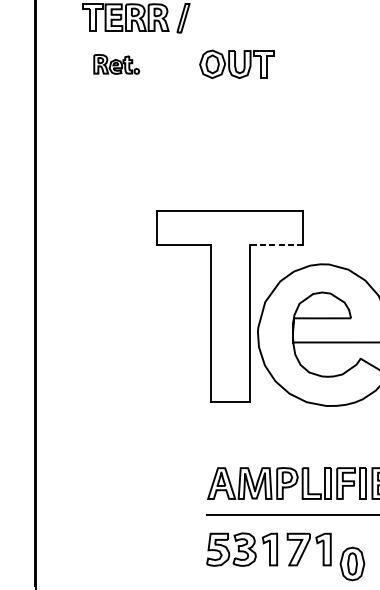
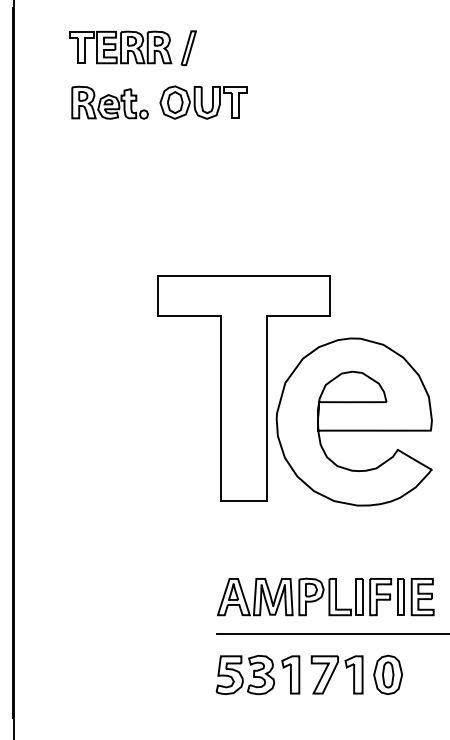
part: (116, 64) -> (109, 102), size x1.43
part: (236, 64) -> (203, 102), moved
line: (276, 244) -> (298, 315), dashed -> solid
part: (351, 563) -> (387, 674), moved

